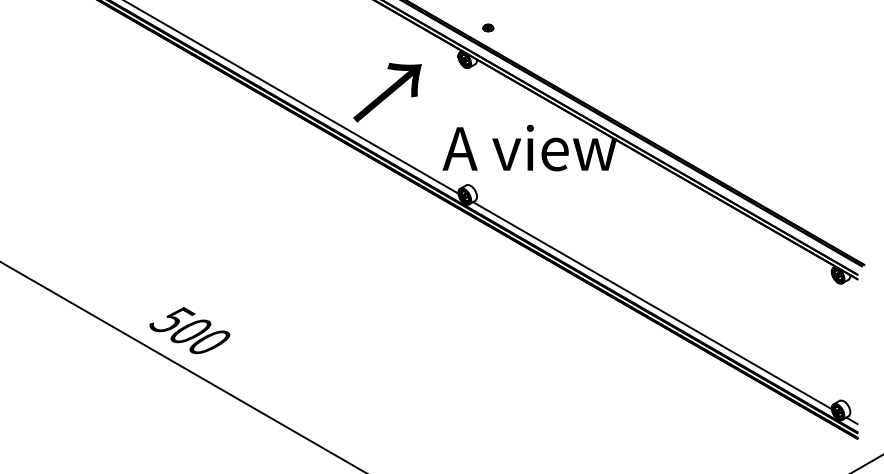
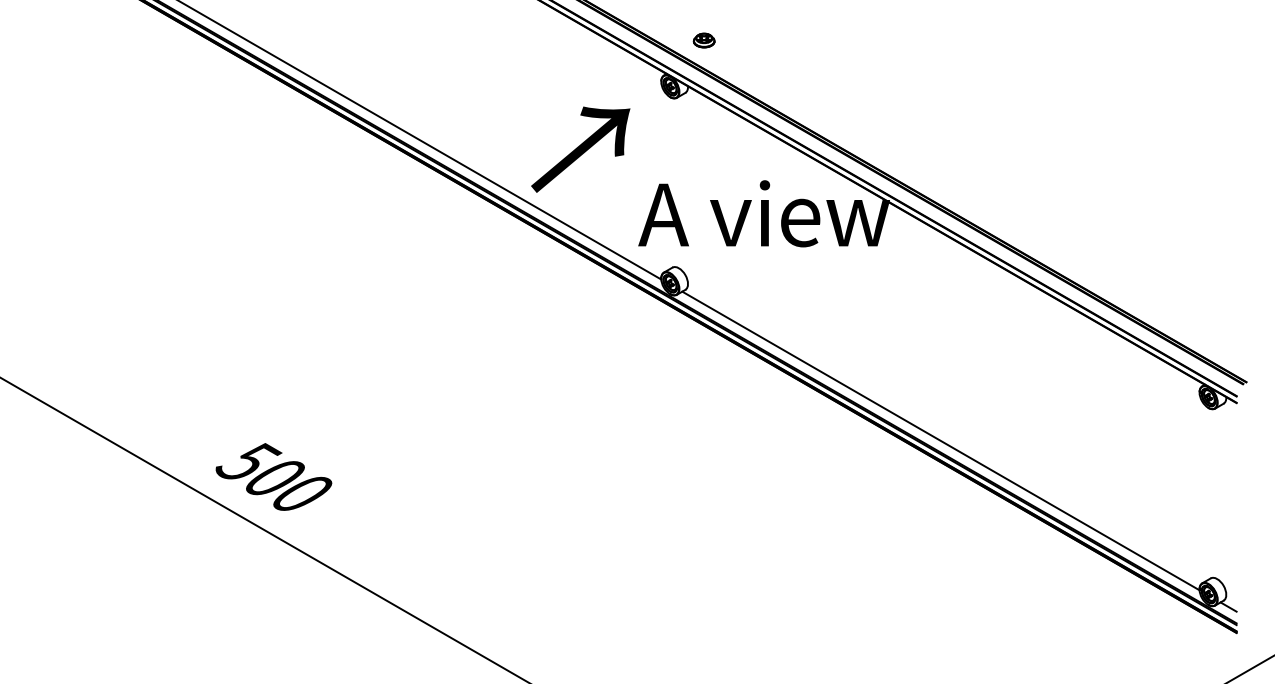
part: (488, 27) -> (704, 39), size x1.43
text: (387, 92) -> (580, 149), moved

